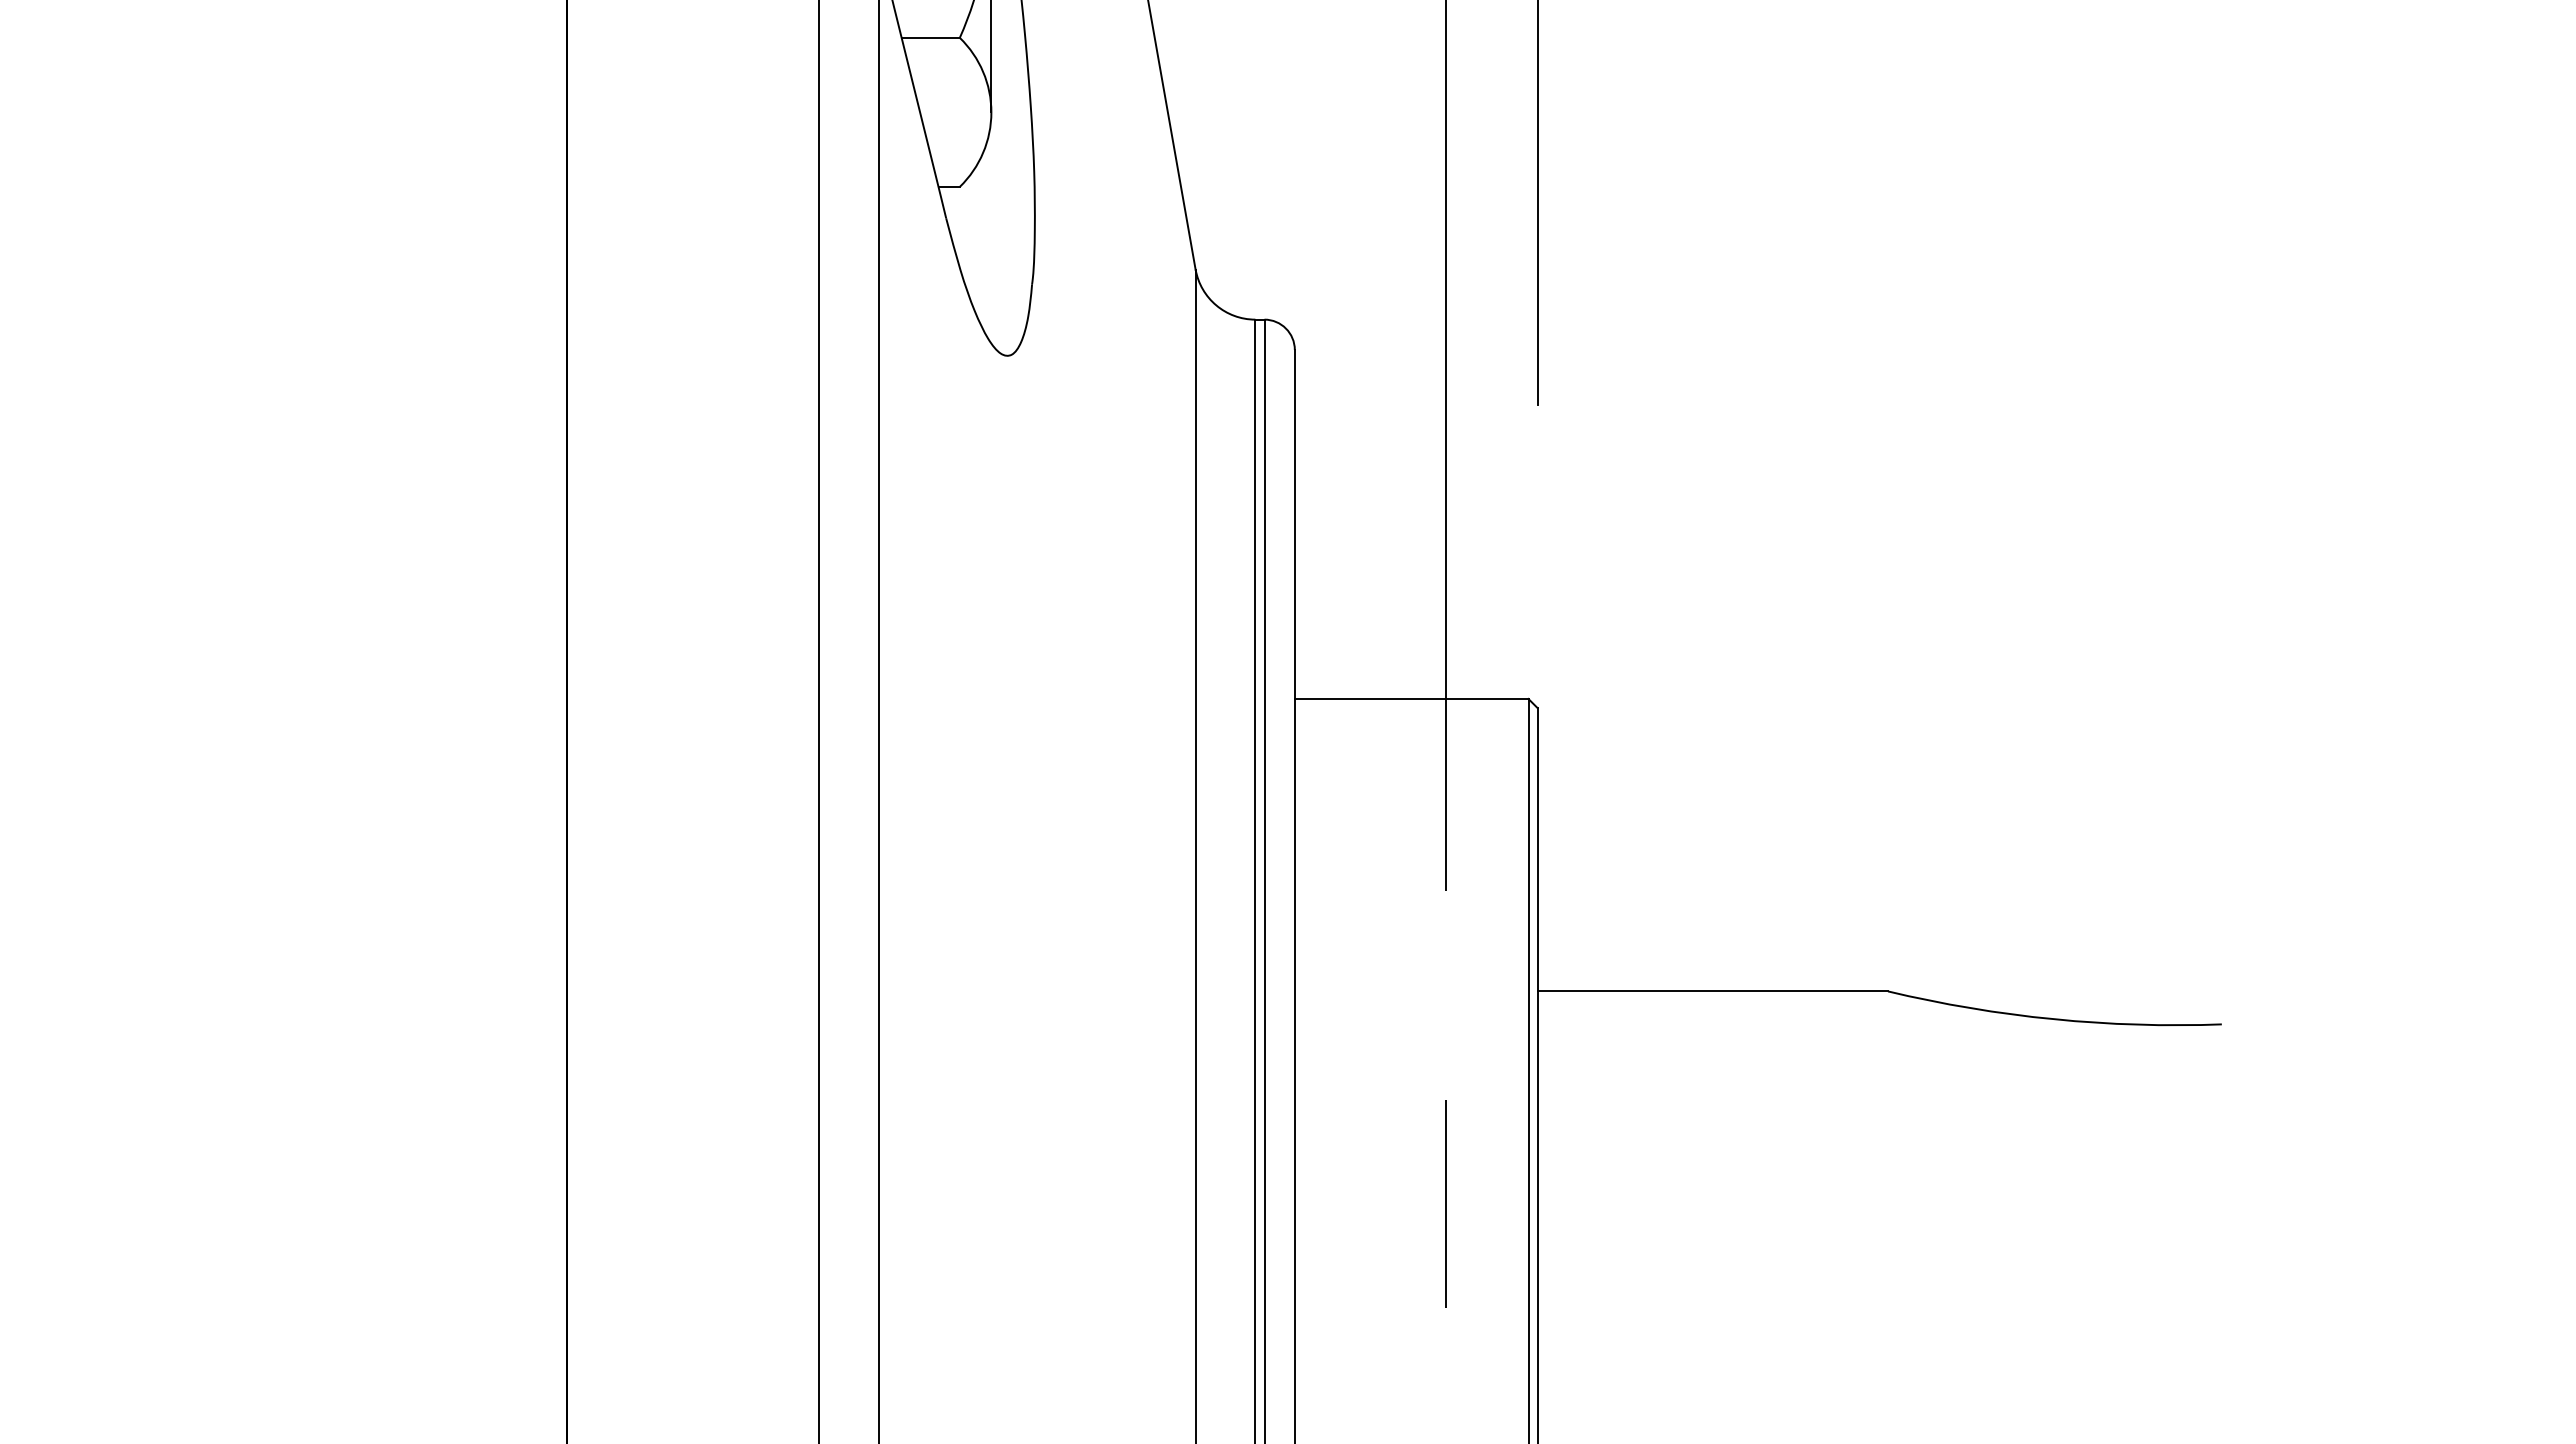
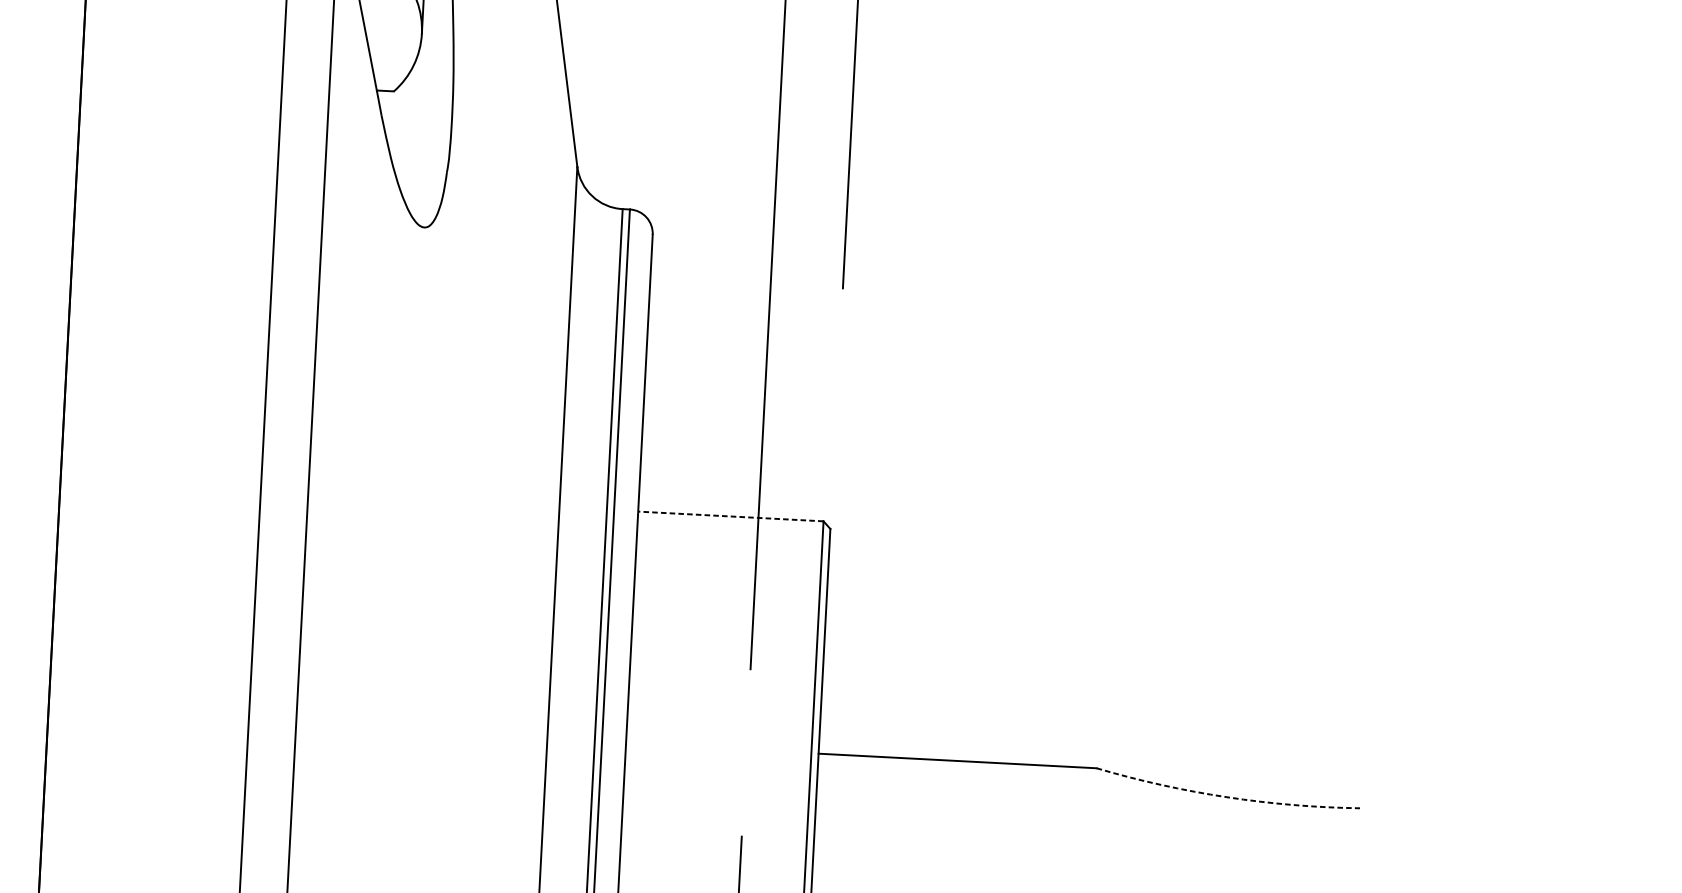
line: (1411, 698) -> (730, 516), solid -> dashed
arc: (2053, 1019) -> (1226, 797), solid -> dashed

